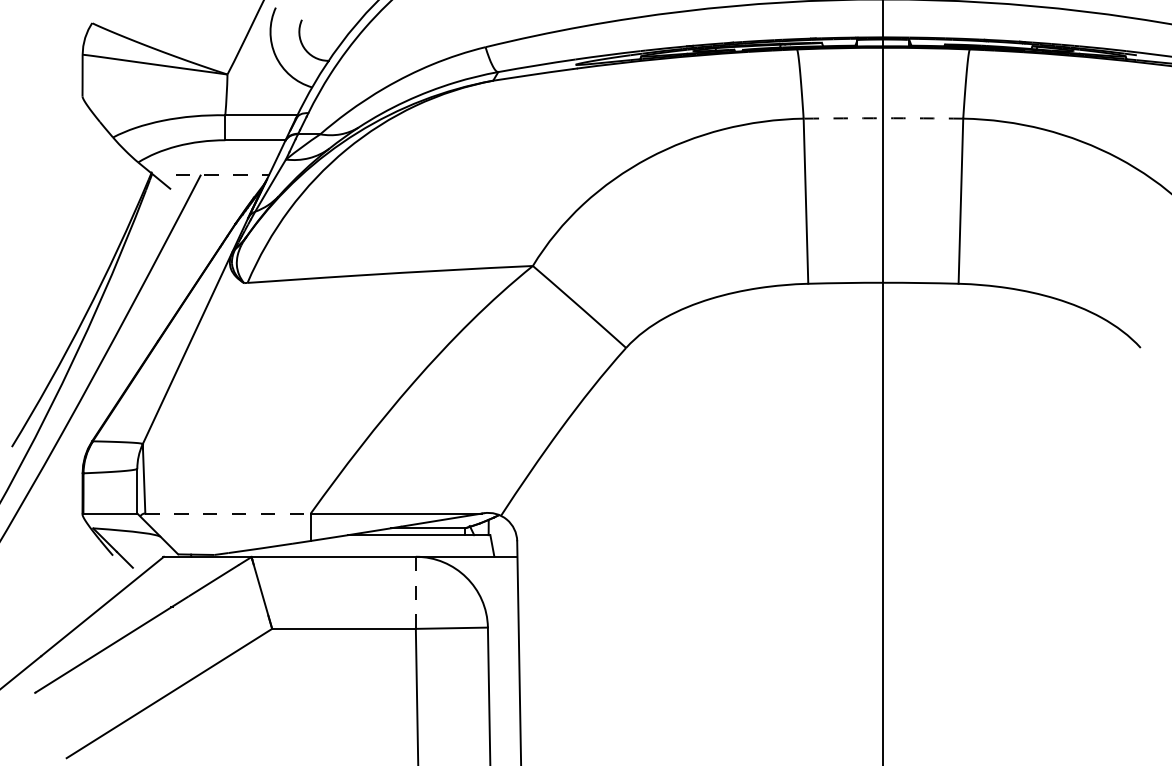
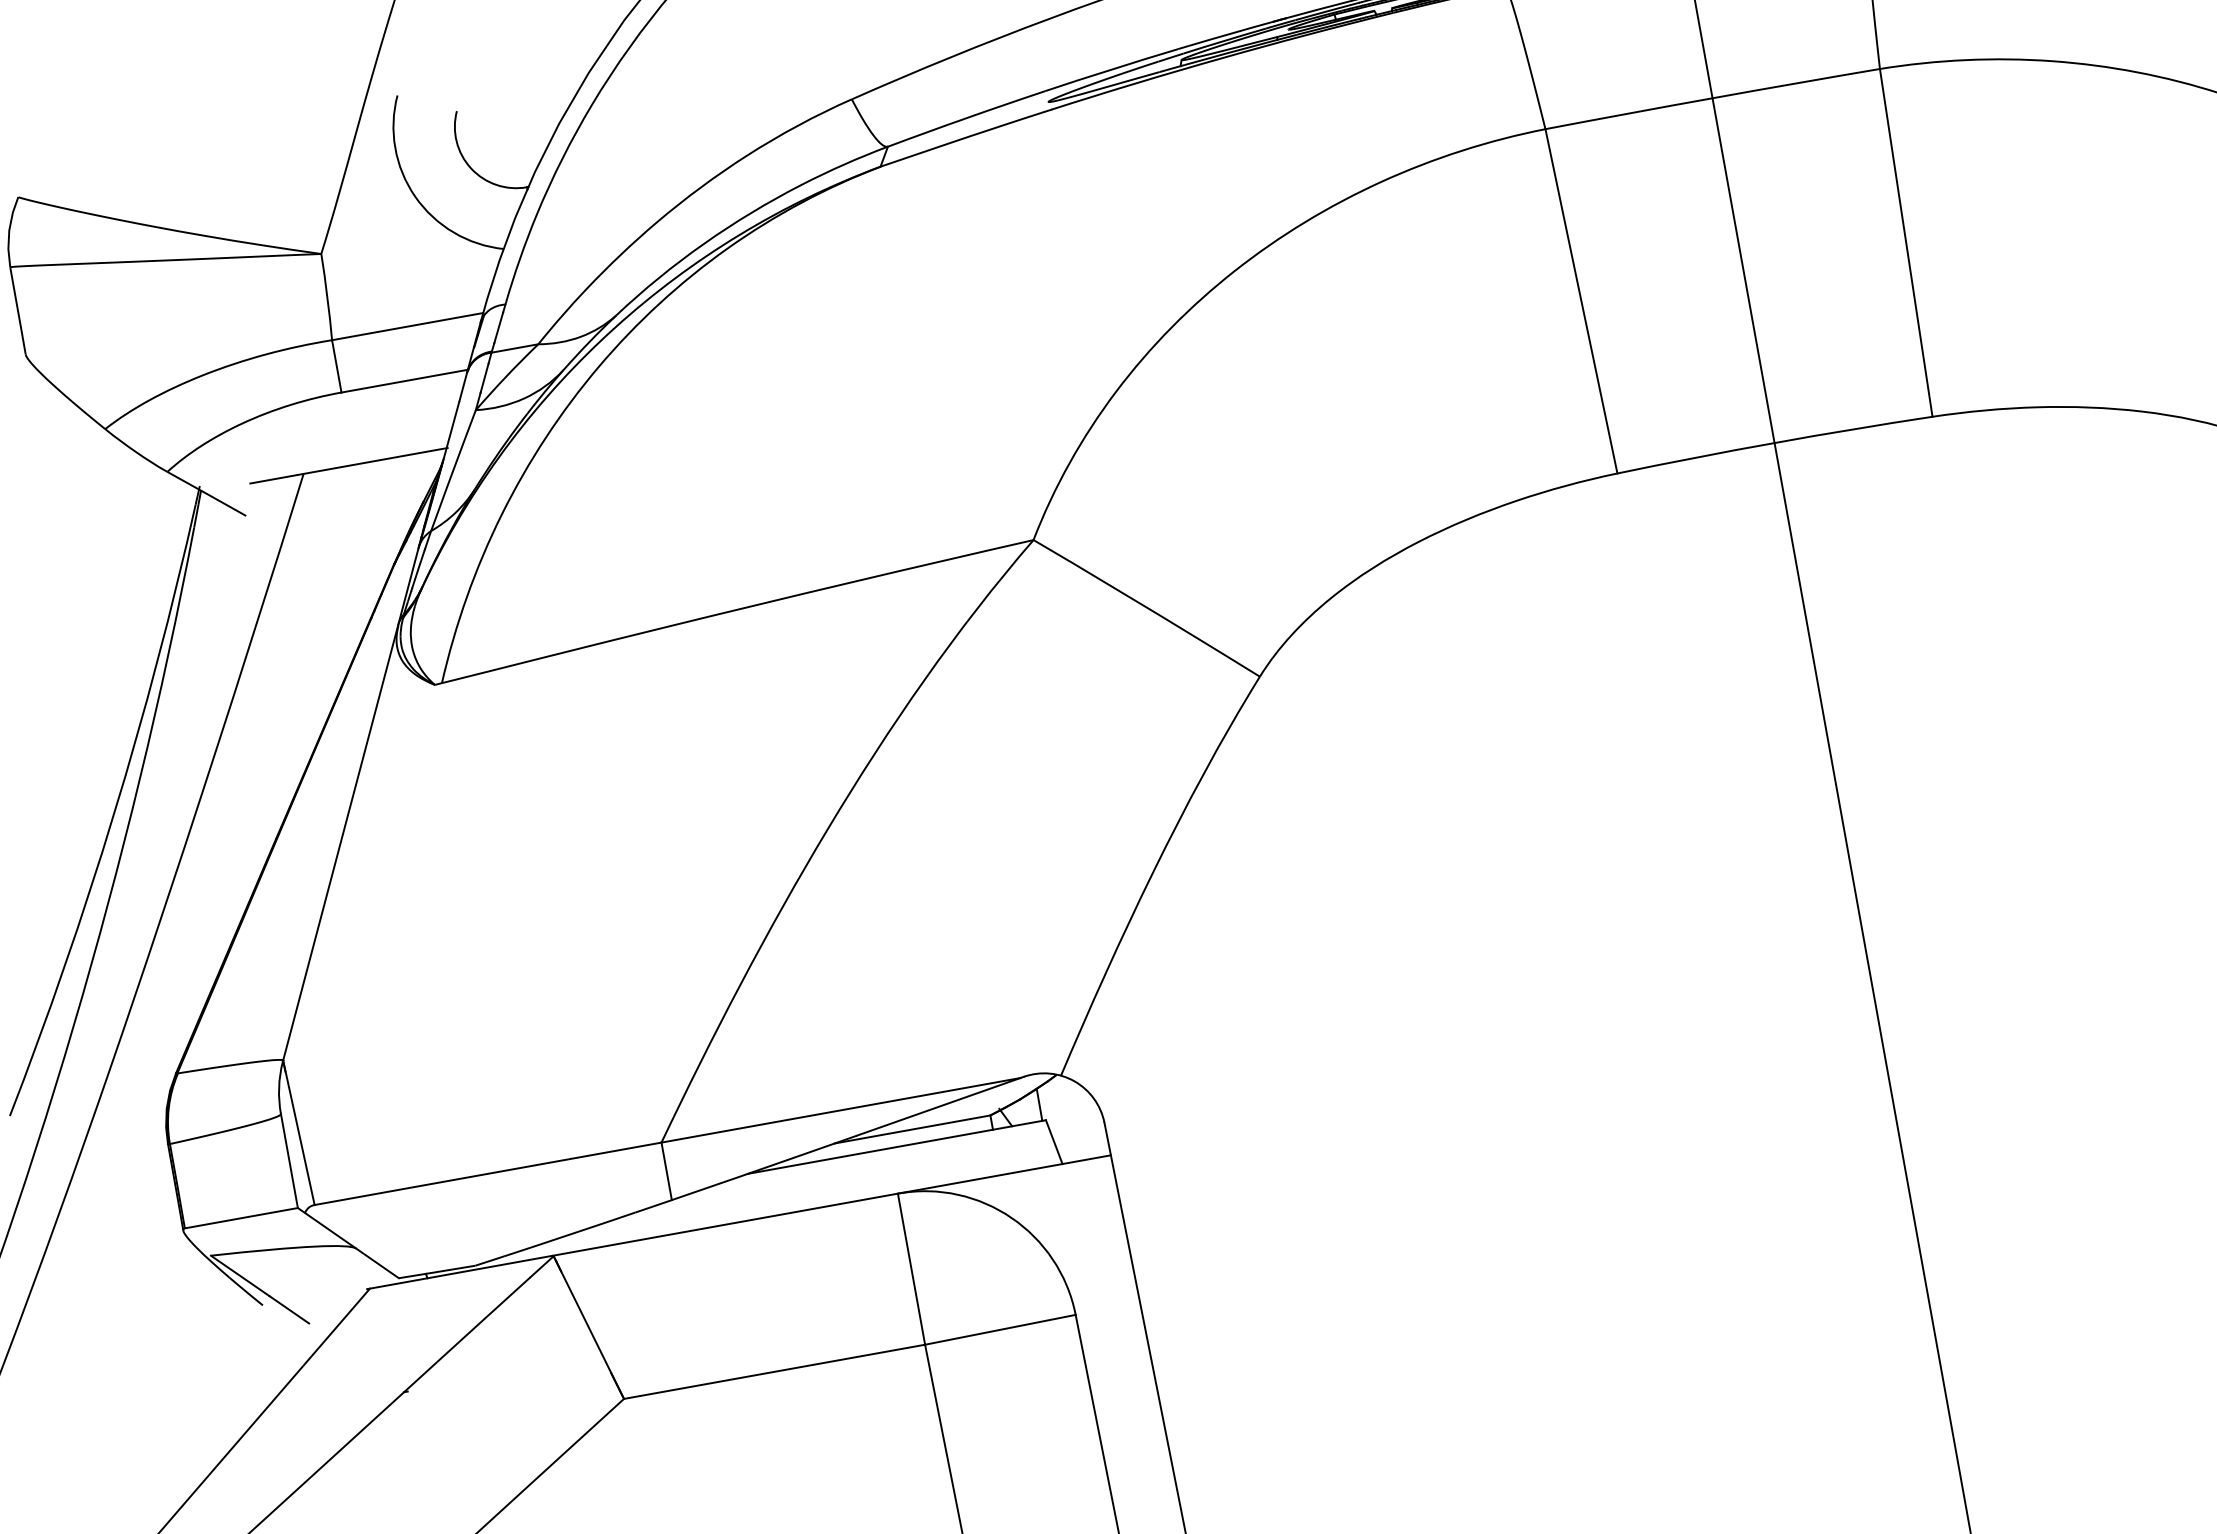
arc: (883, 118) -> (1712, 98), dashed -> solid
line: (223, 174) -> (350, 464), dashed -> solid
line: (228, 513) -> (488, 1173), dashed -> solid
line: (415, 592) -> (910, 1268), dashed -> solid

